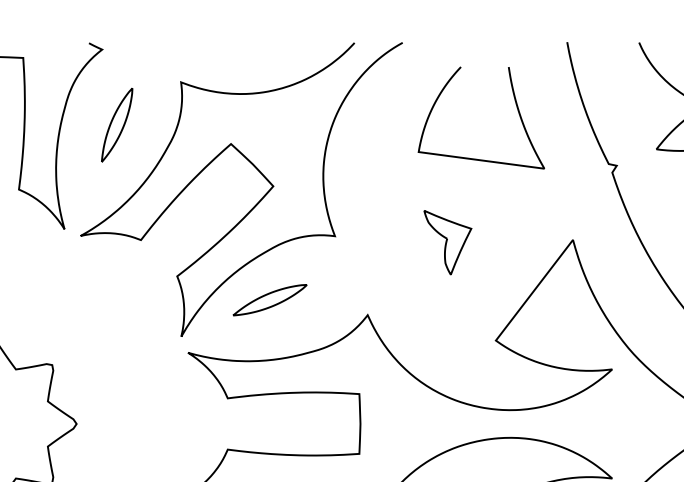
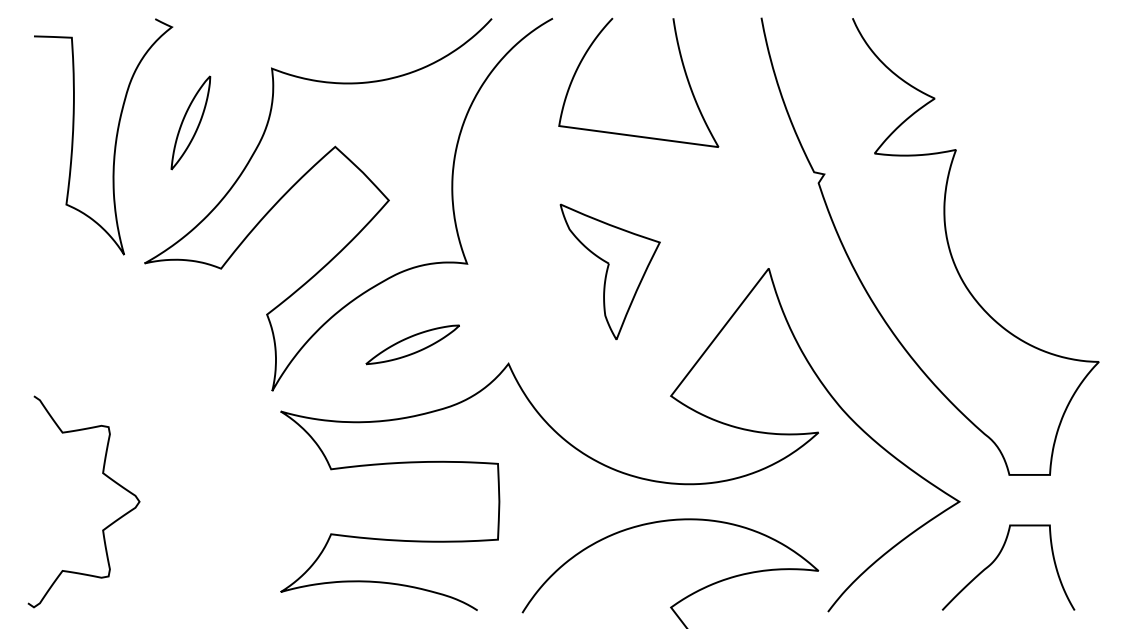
curve: (515, 105) -> (682, 66), moved
part: (447, 242) -> (609, 271), size x1.67
part: (269, 299) -> (412, 344), moved

